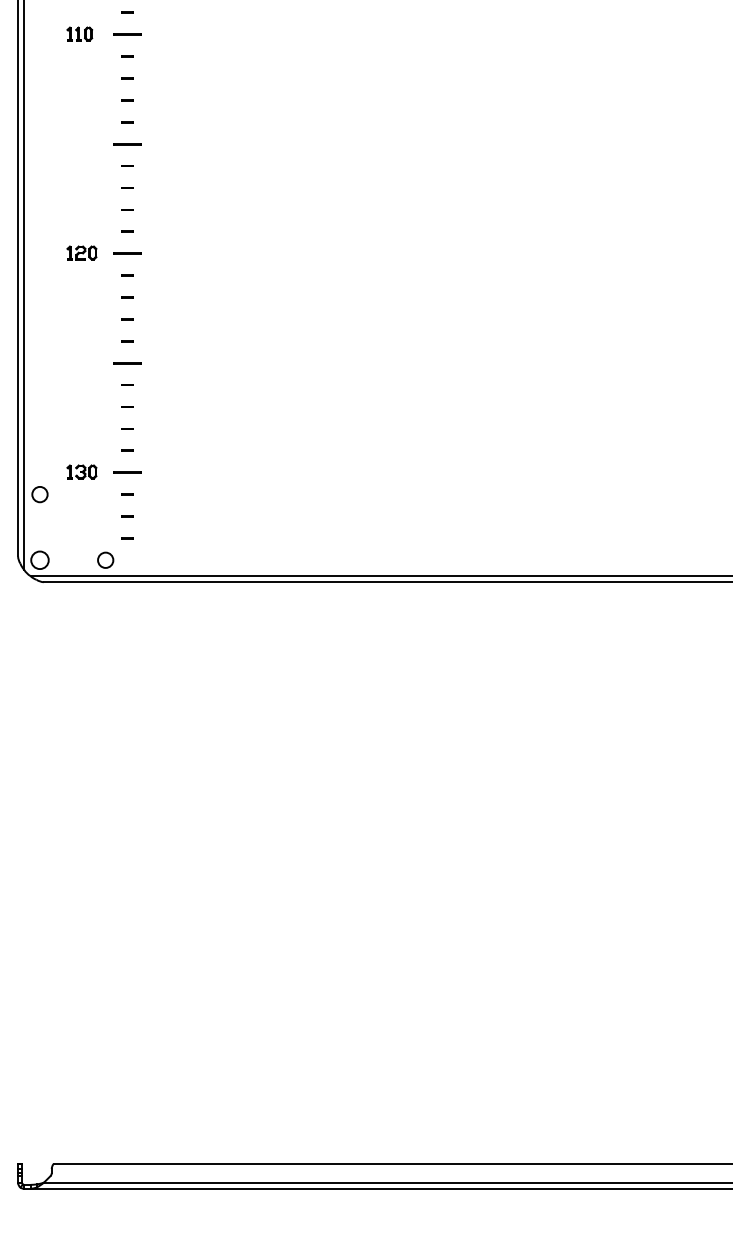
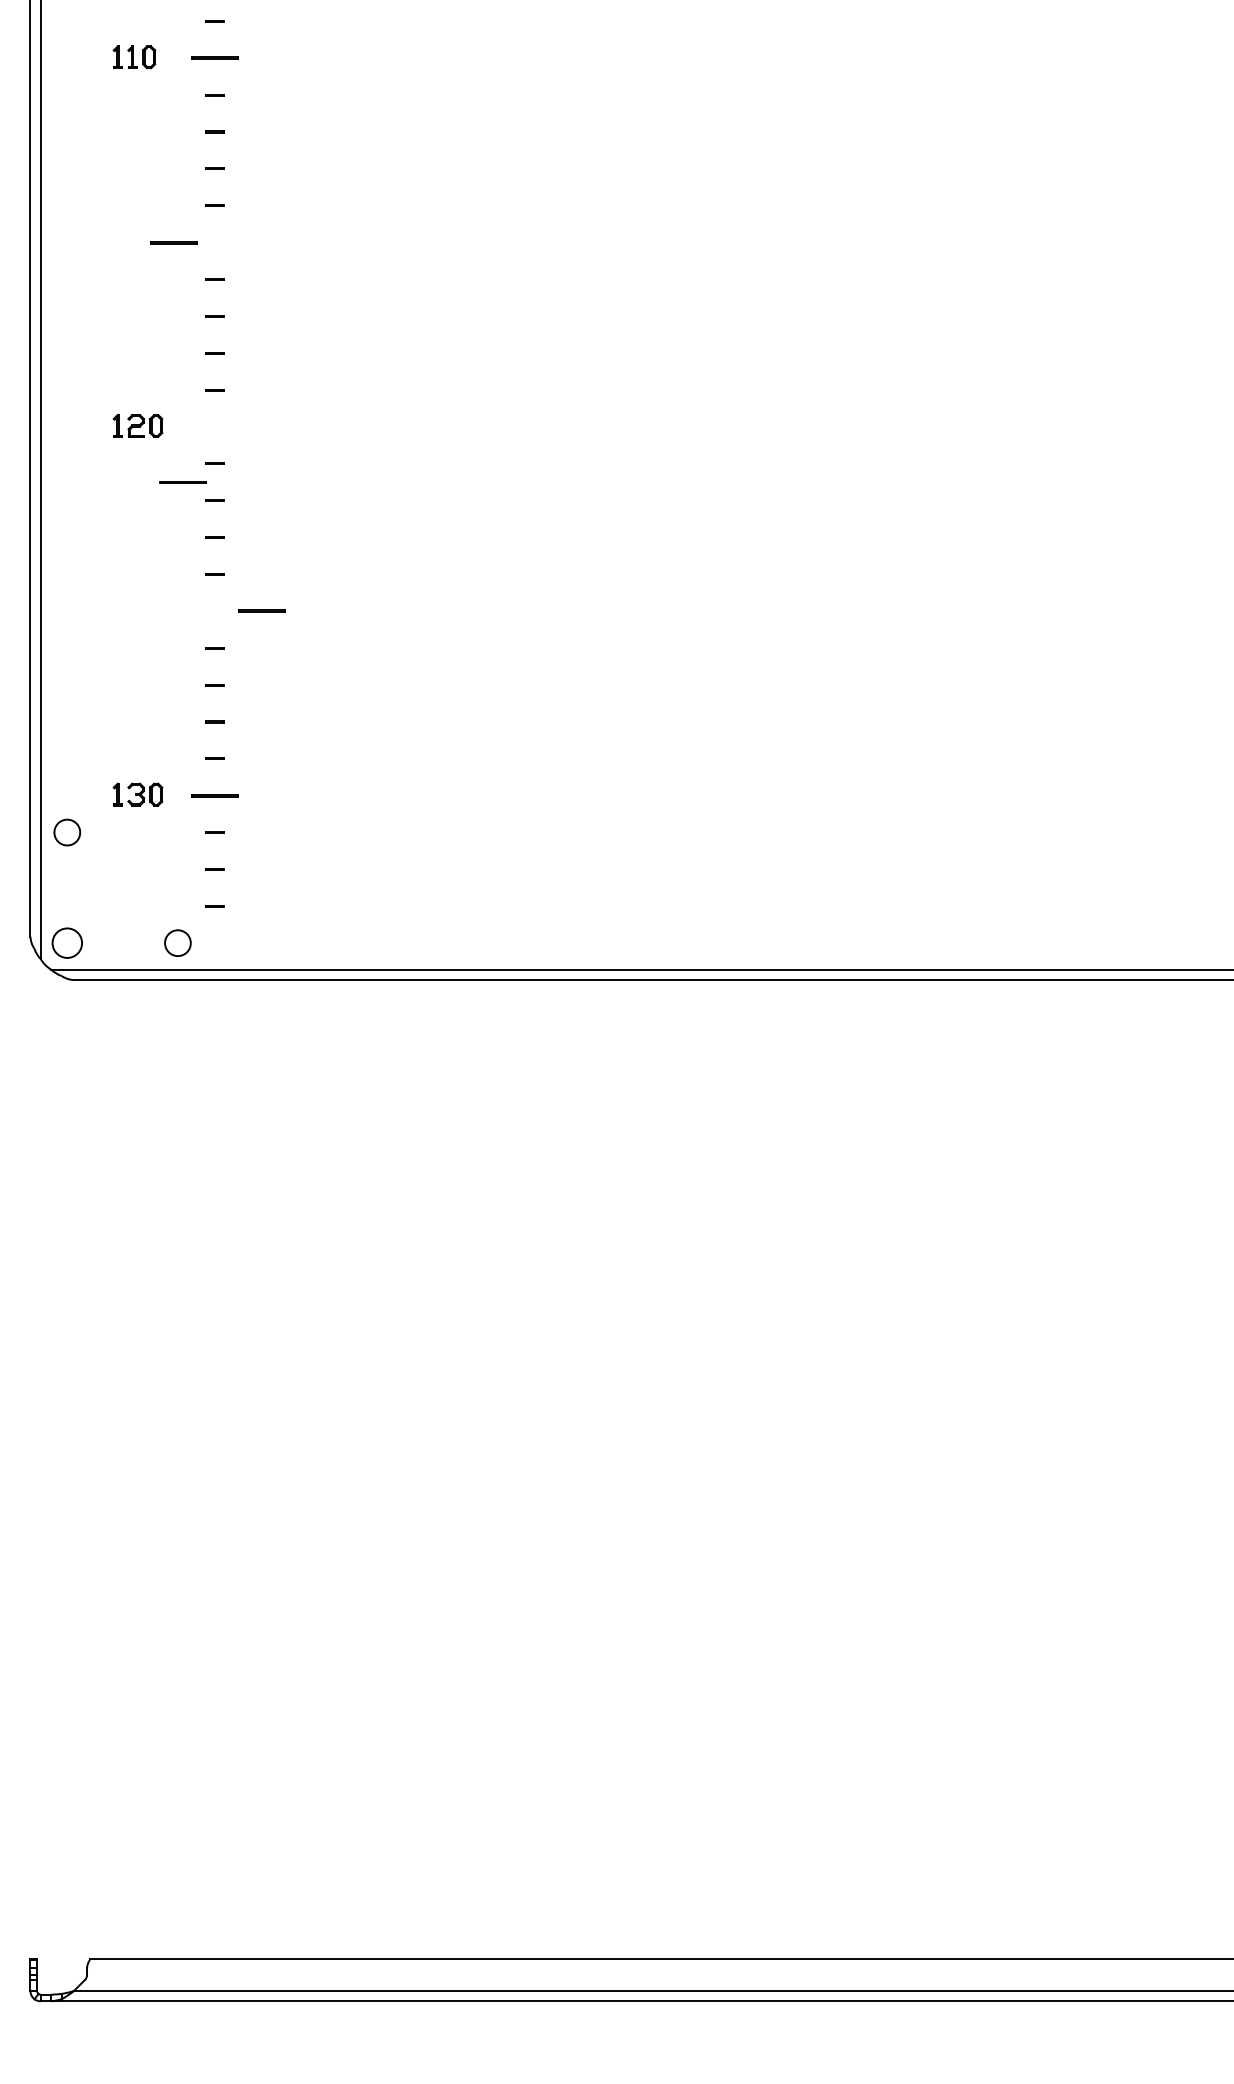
line: (127, 144) -> (174, 243), moved
line: (127, 253) -> (182, 482), moved
line: (127, 363) -> (261, 611), moved

